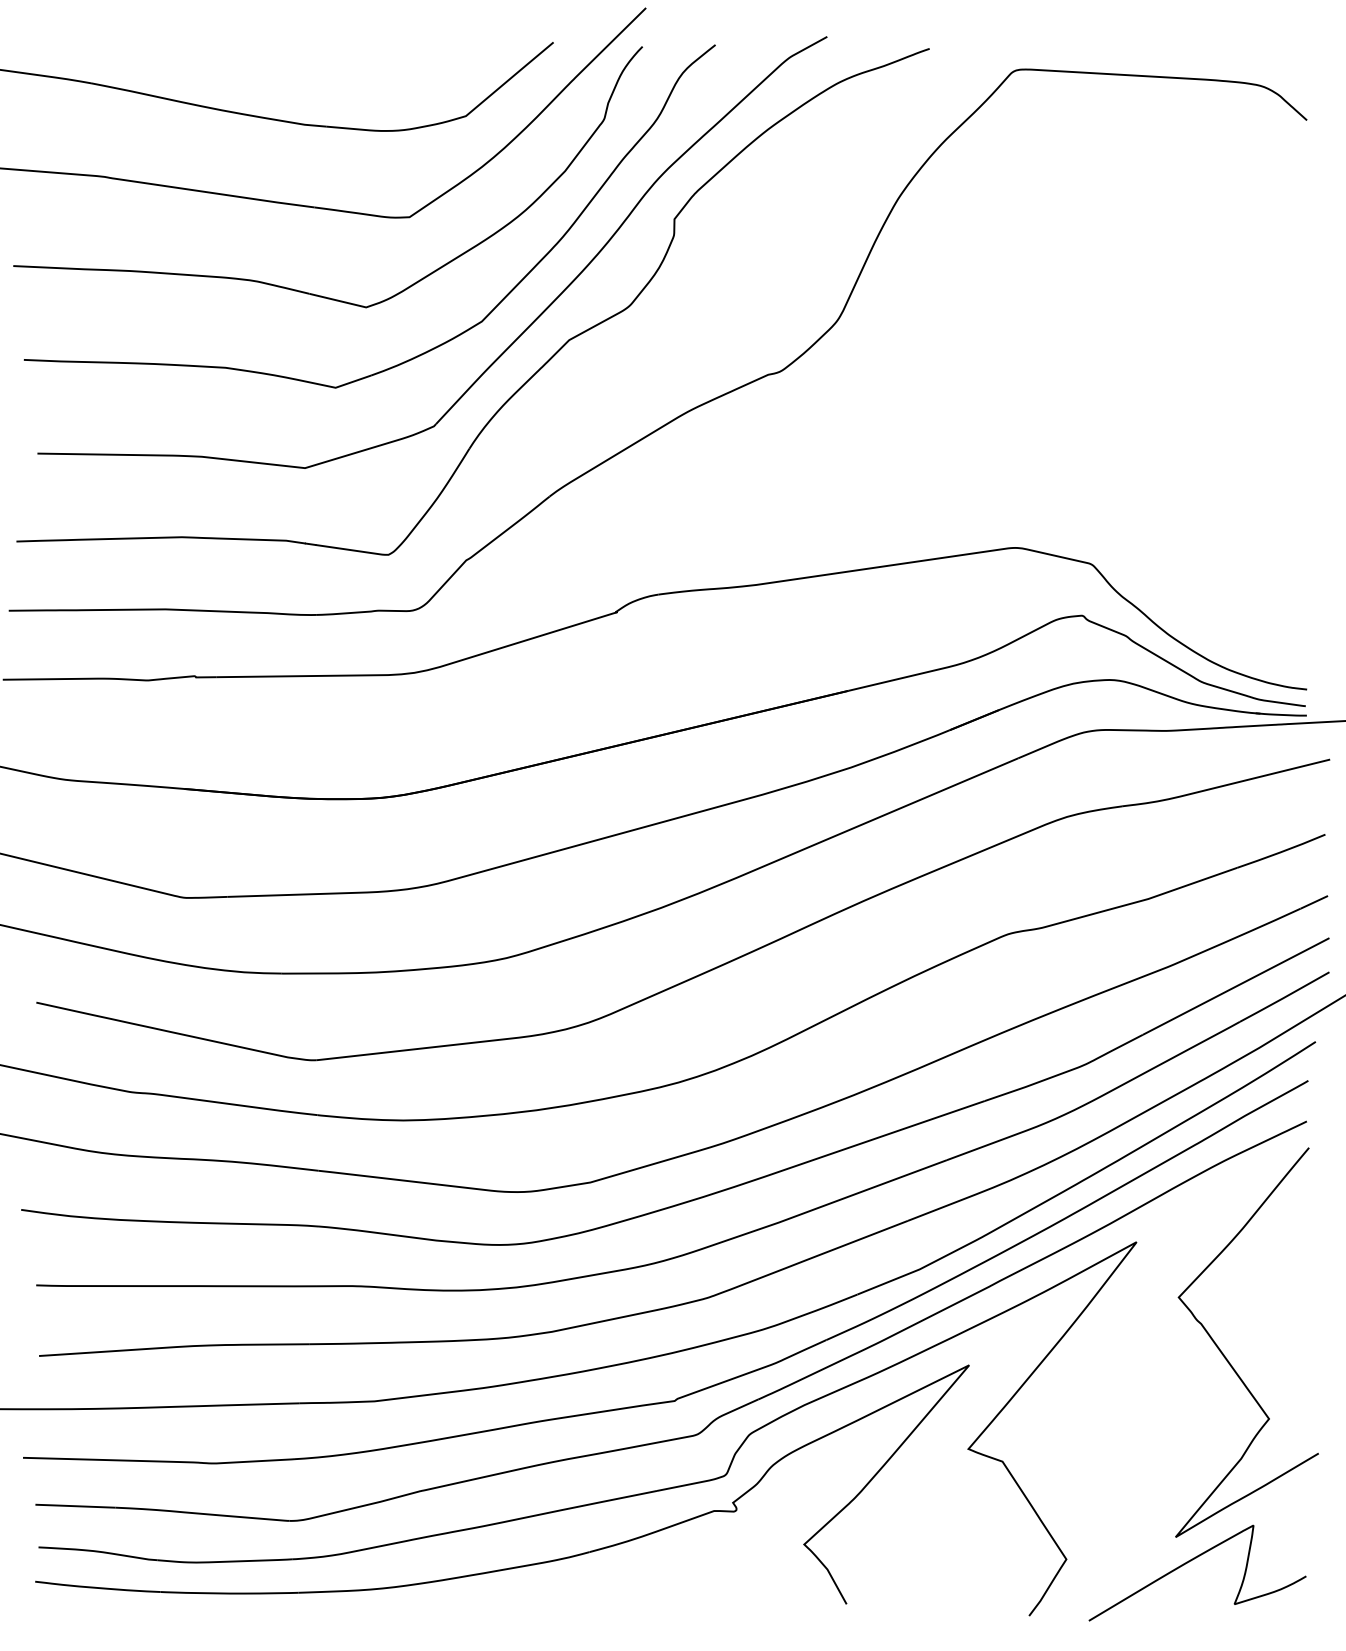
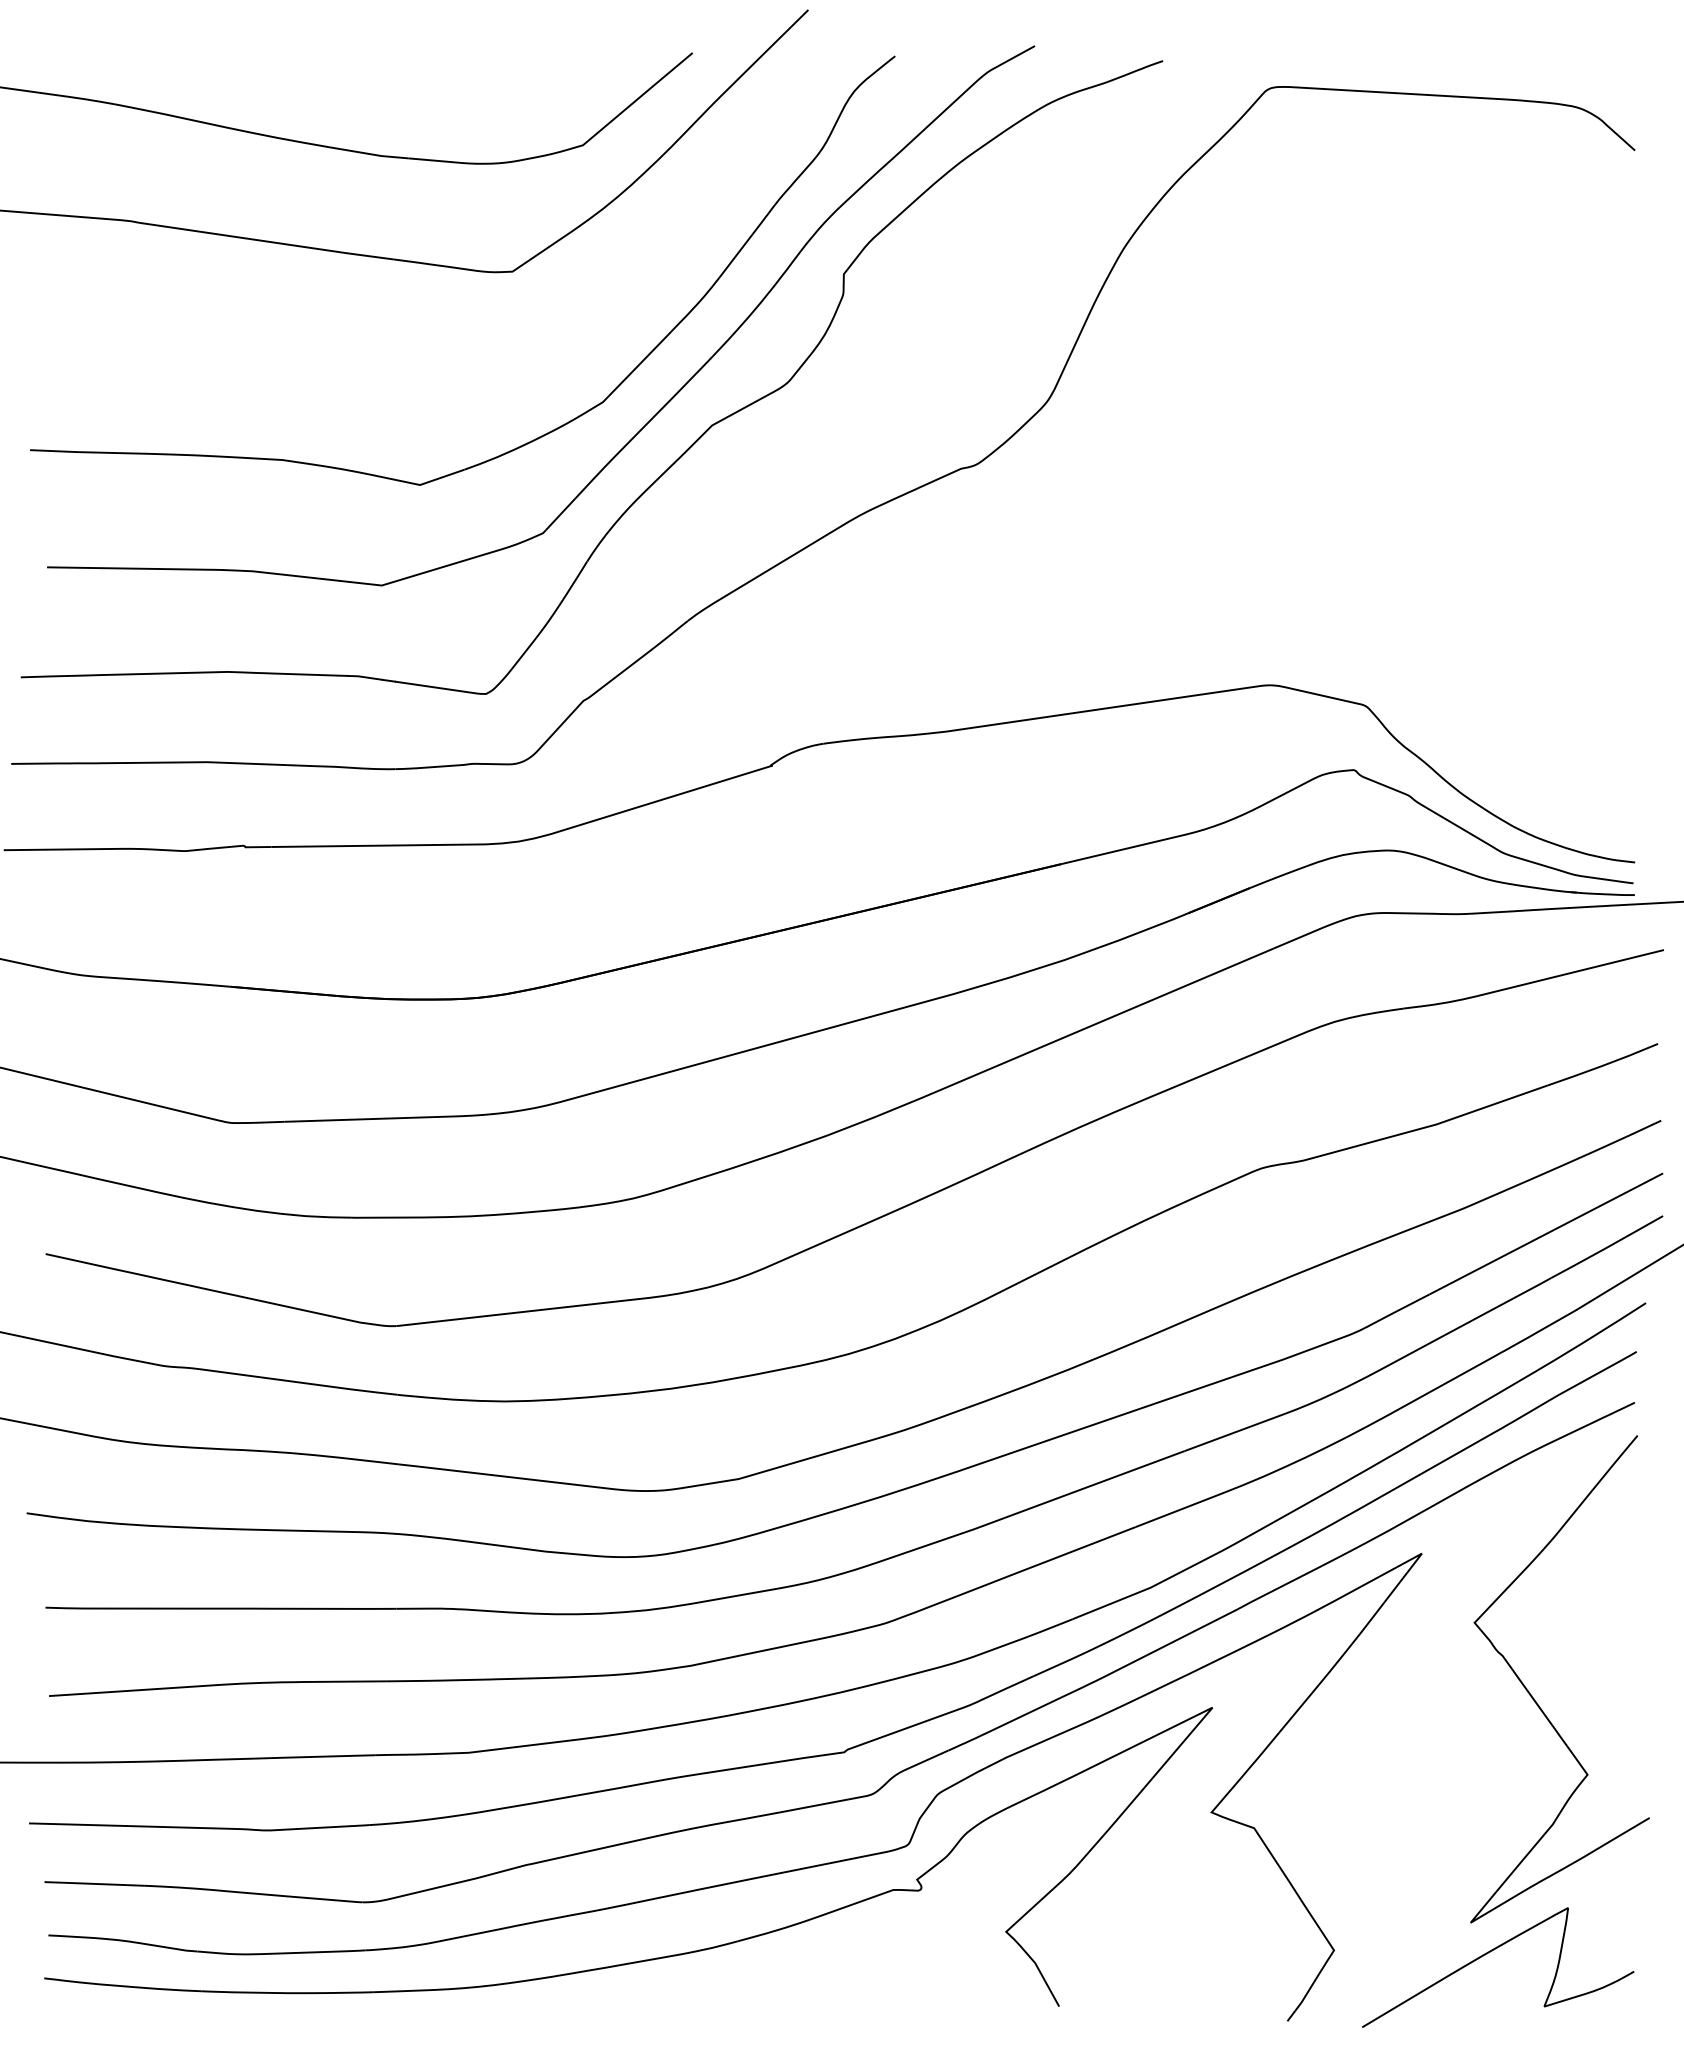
part: (304, 291) -> (380, 364), removed

